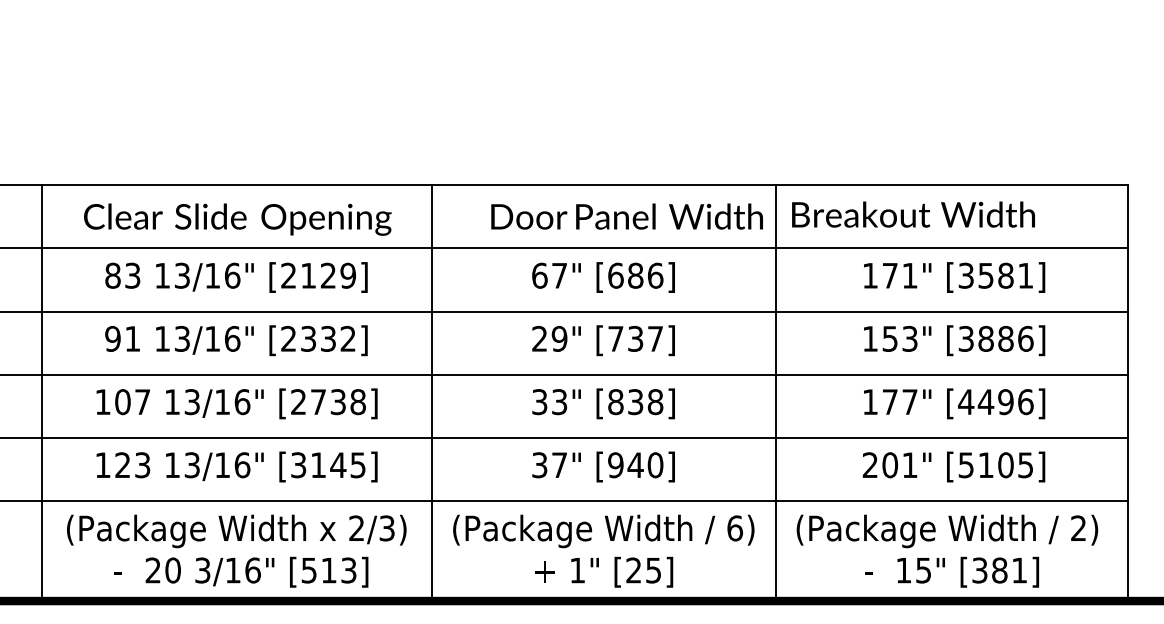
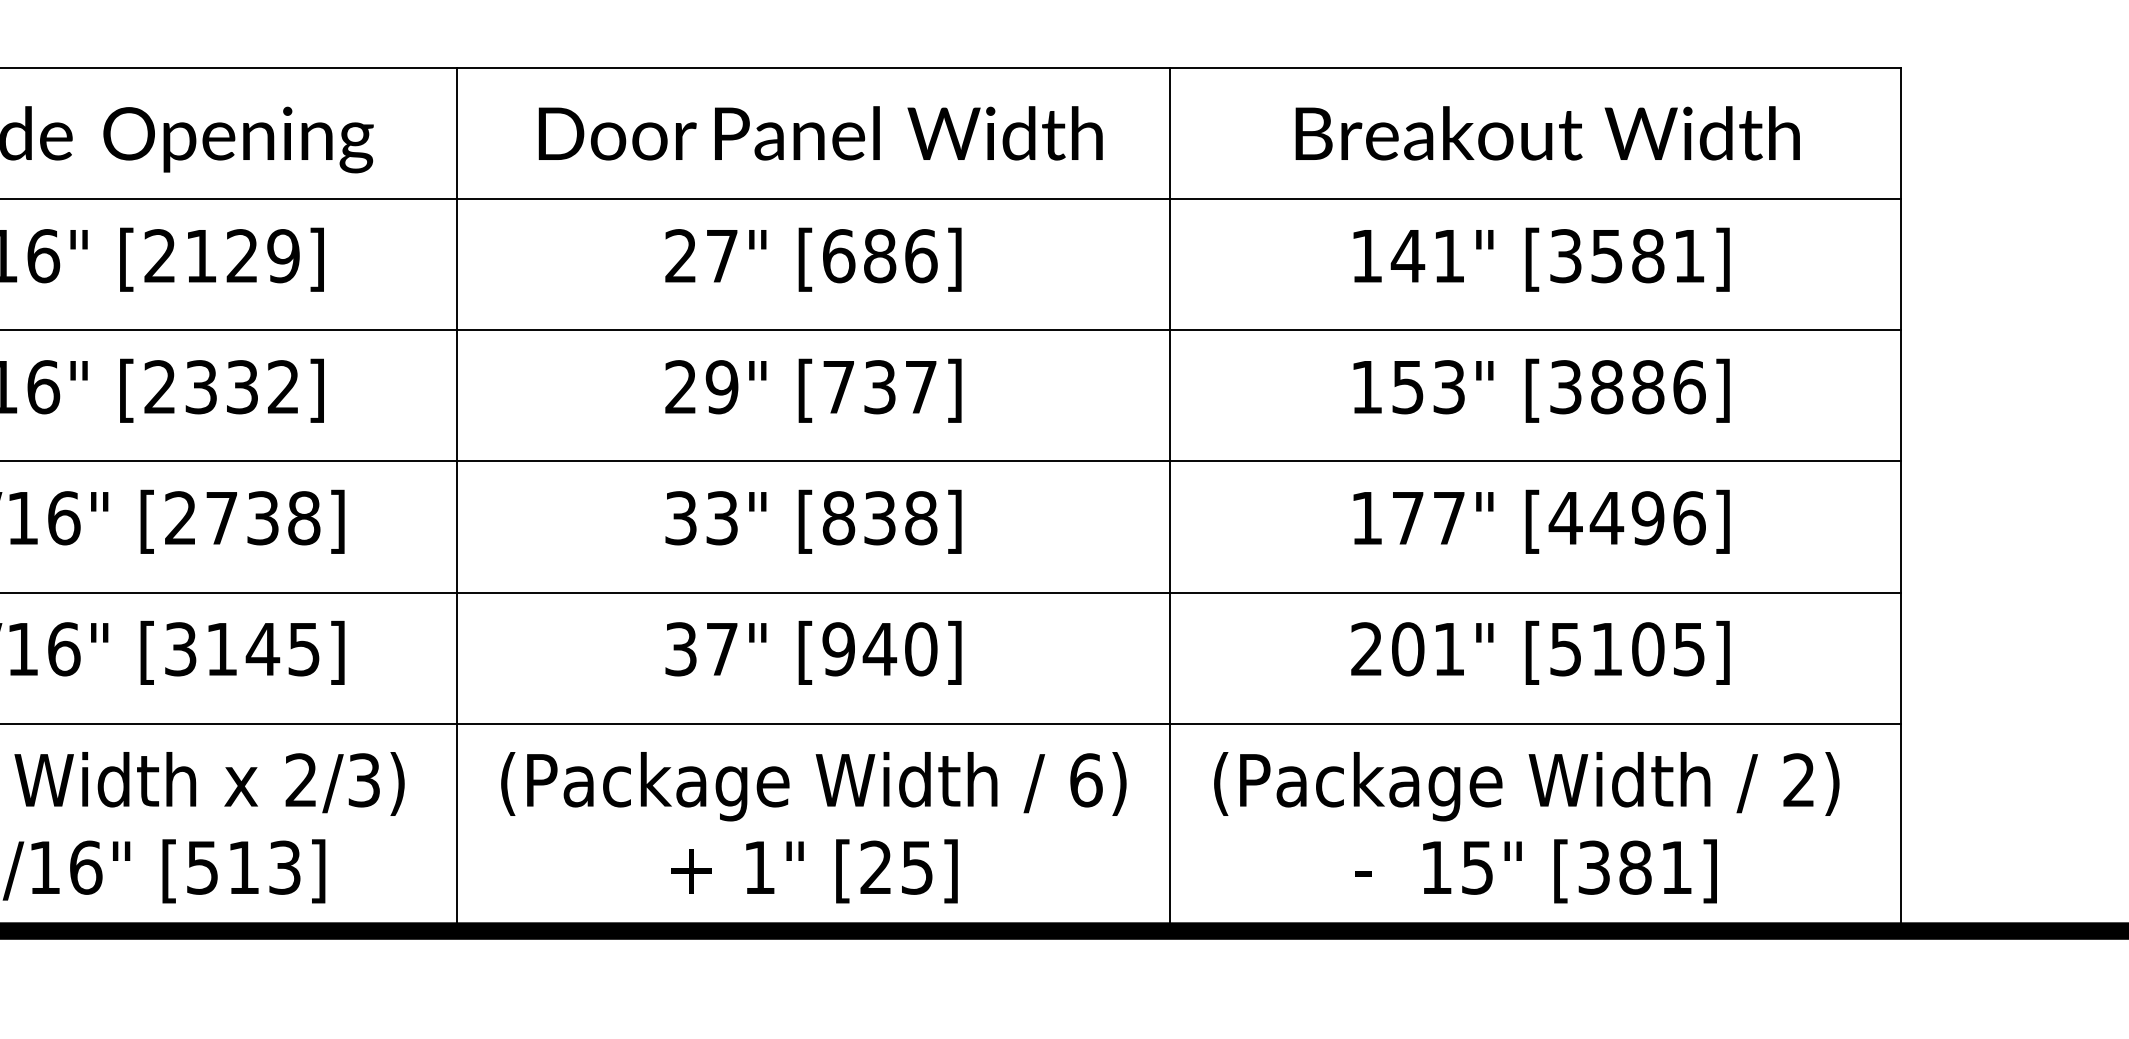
text: (913, 214) -> (1547, 133), moved
text: (626, 216) -> (819, 133), moved
text: (539, 275) -> (680, 255), 67" -> 27"
text: (890, 275) -> (1408, 255), 171" -> 141"

